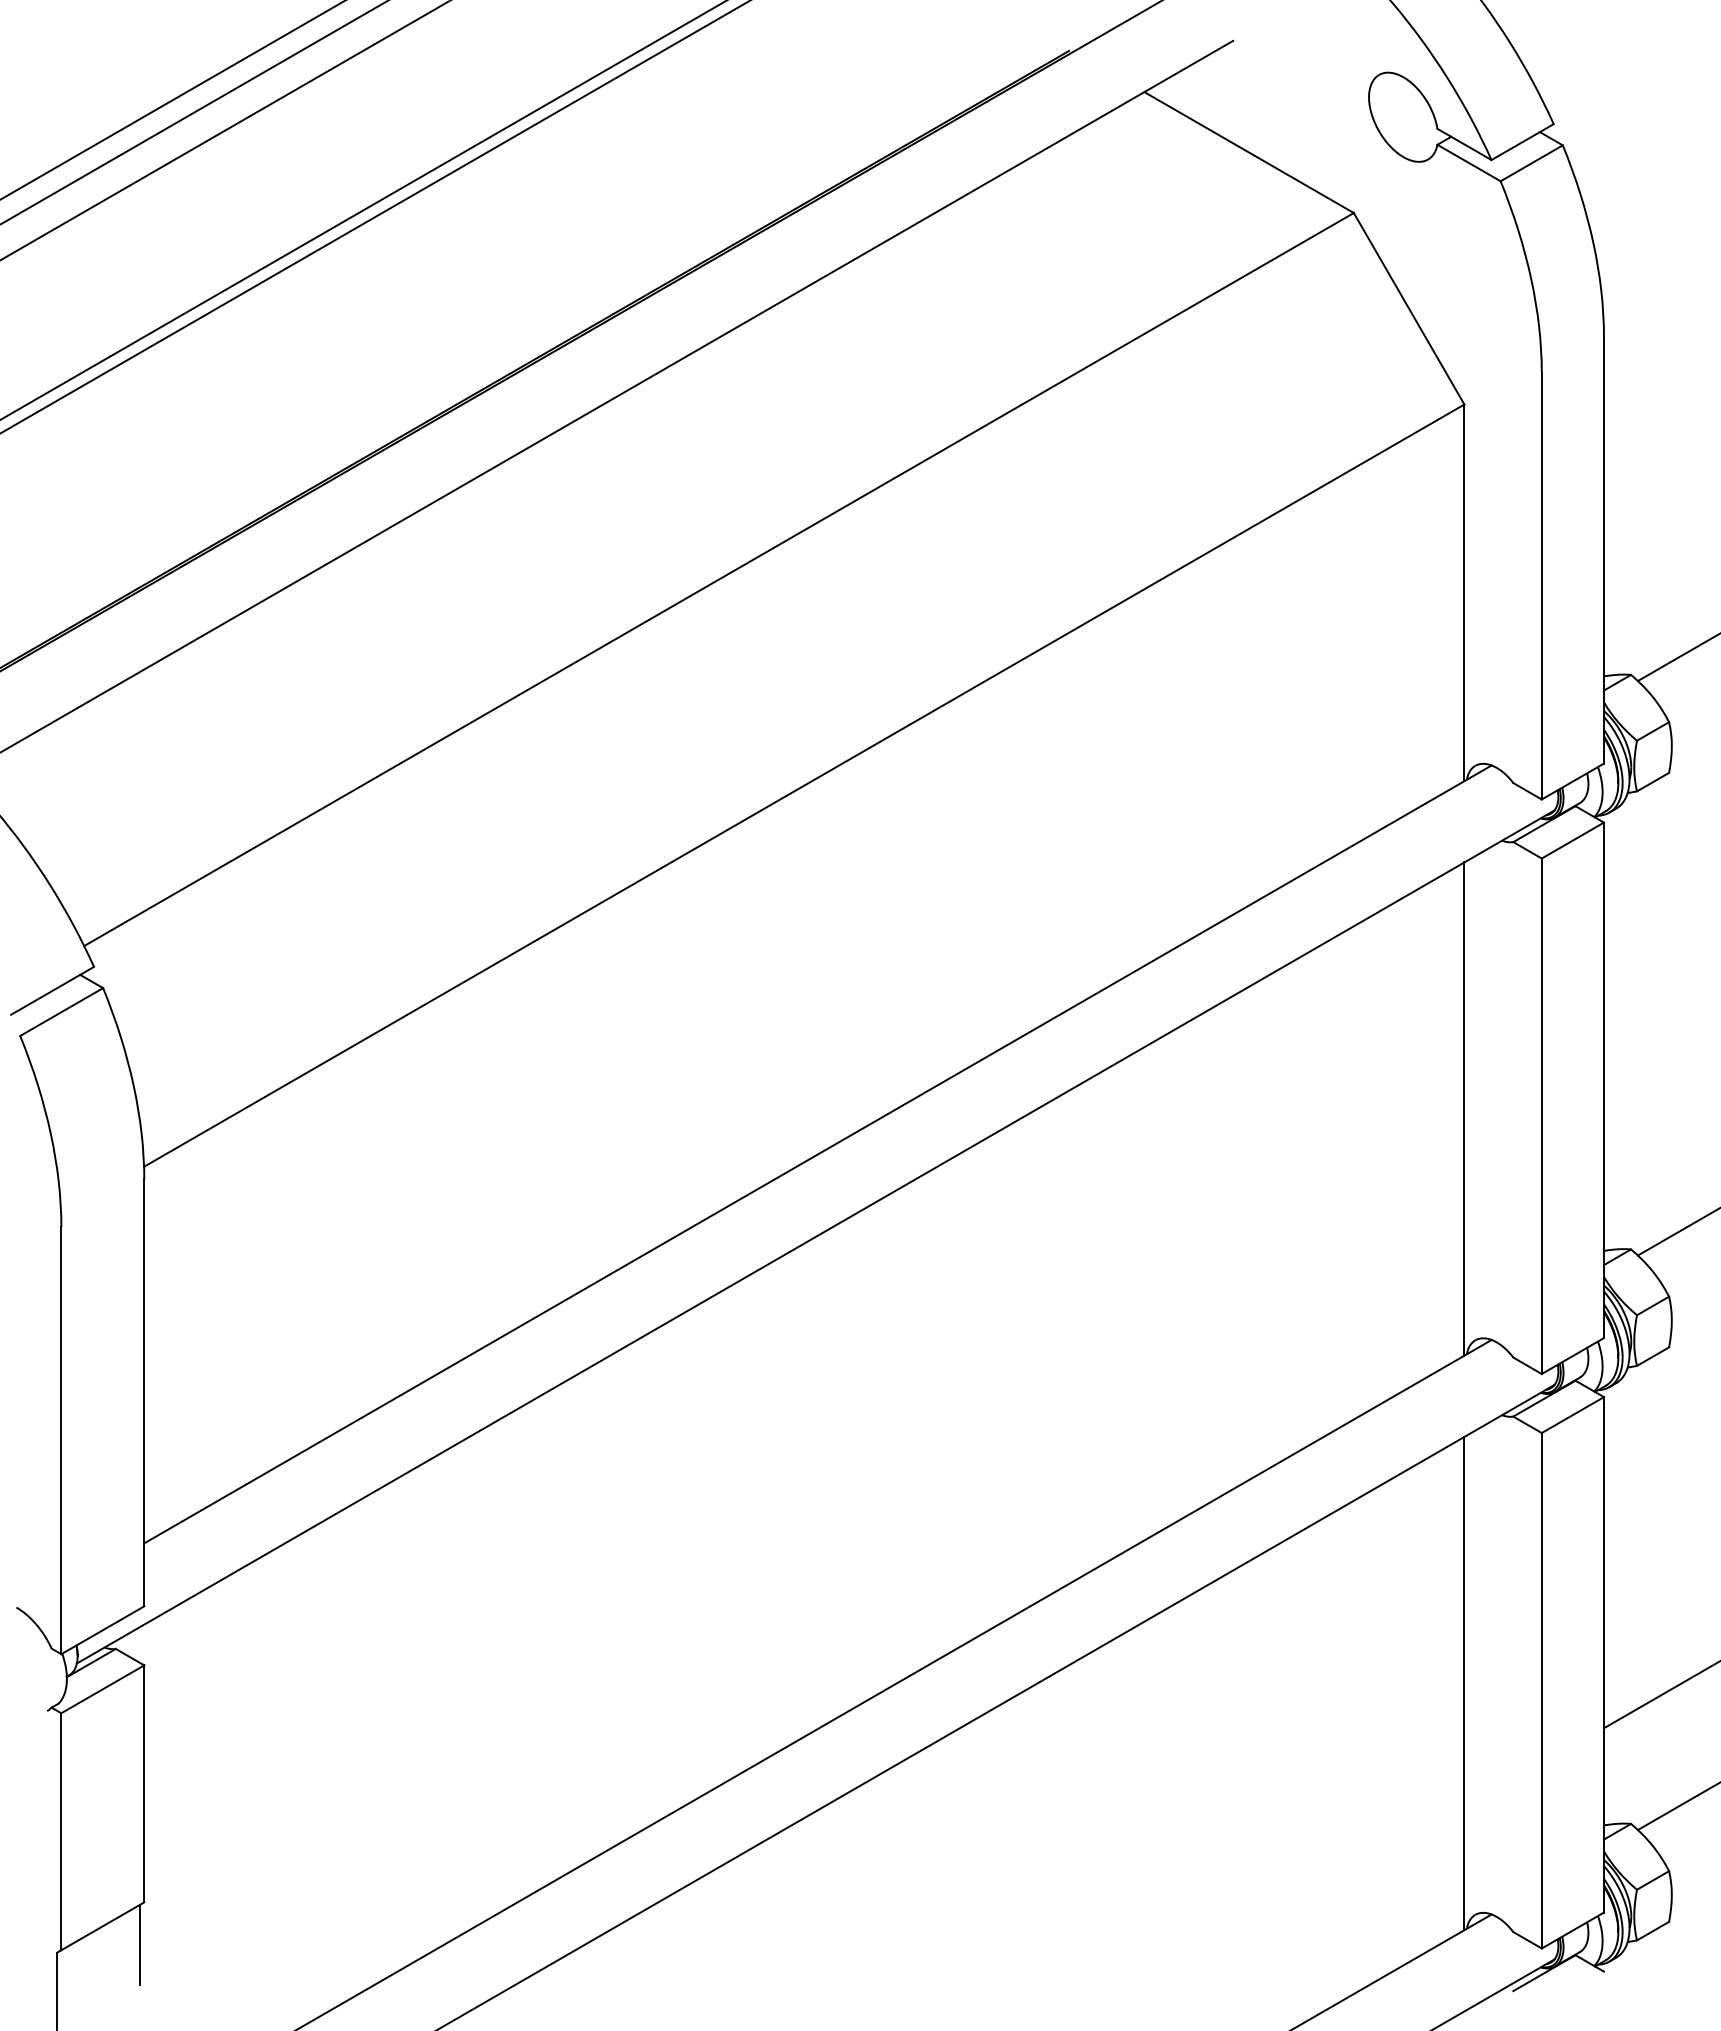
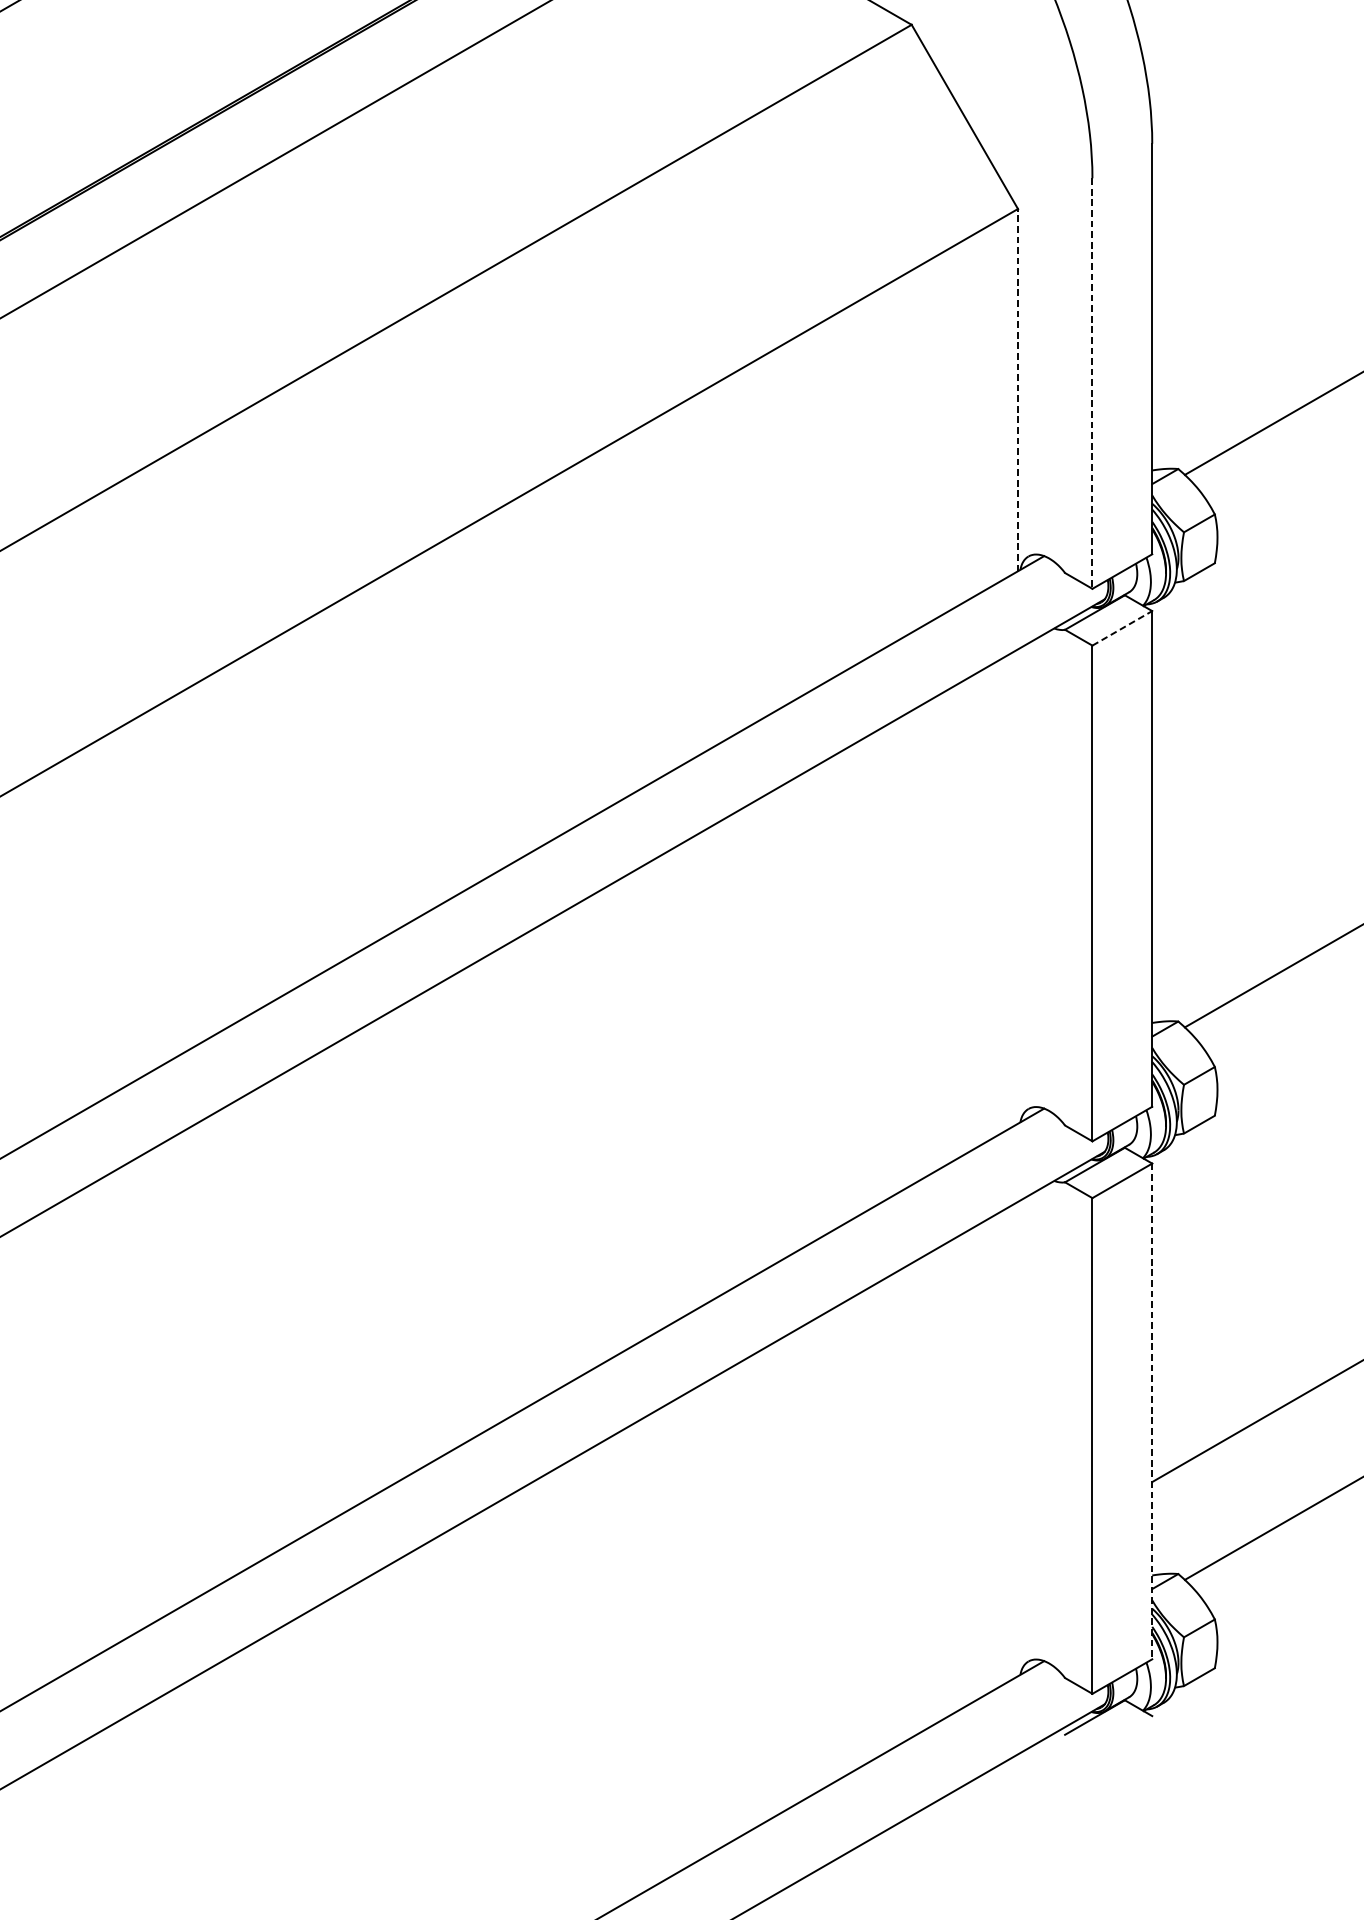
line: (1541, 586) -> (1092, 384), solid -> dashed
line: (1464, 592) -> (1018, 389), solid -> dashed
line: (1572, 840) -> (1121, 628), solid -> dashed
line: (1464, 1108) -> (1018, 886), removed
line: (1603, 1654) -> (1151, 1411), solid -> dashed
line: (1464, 1683) -> (1018, 1438), removed

